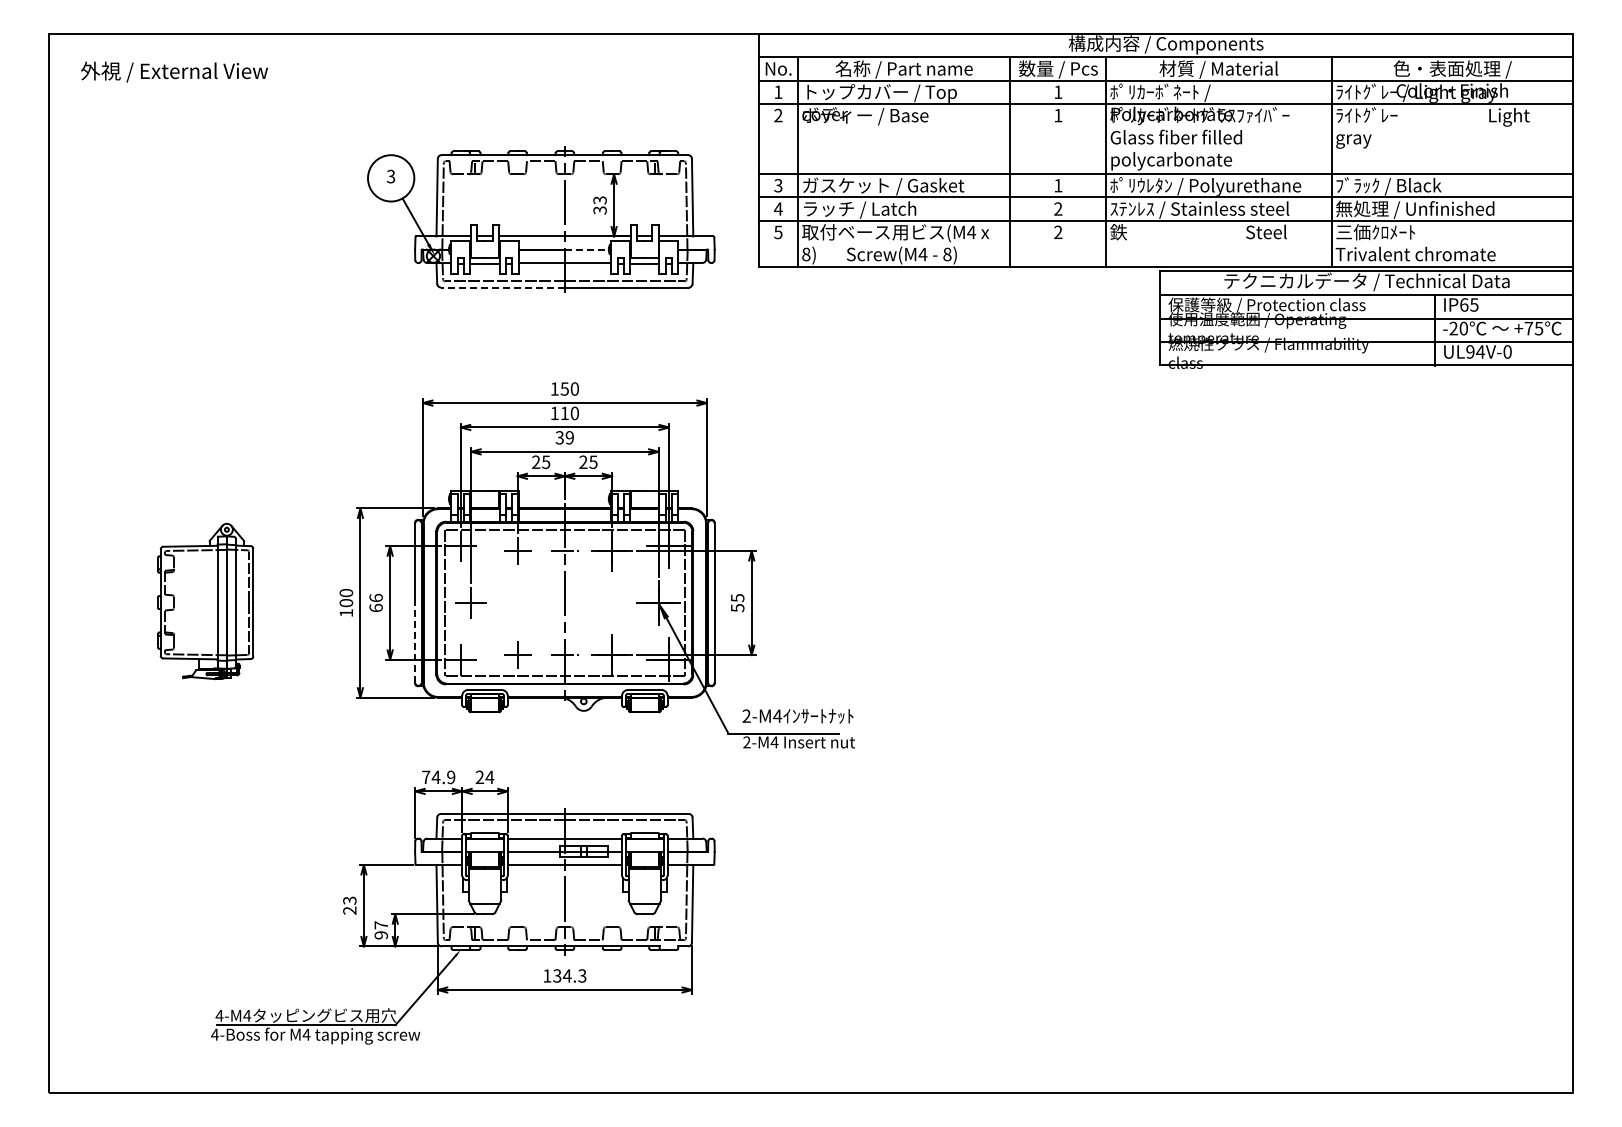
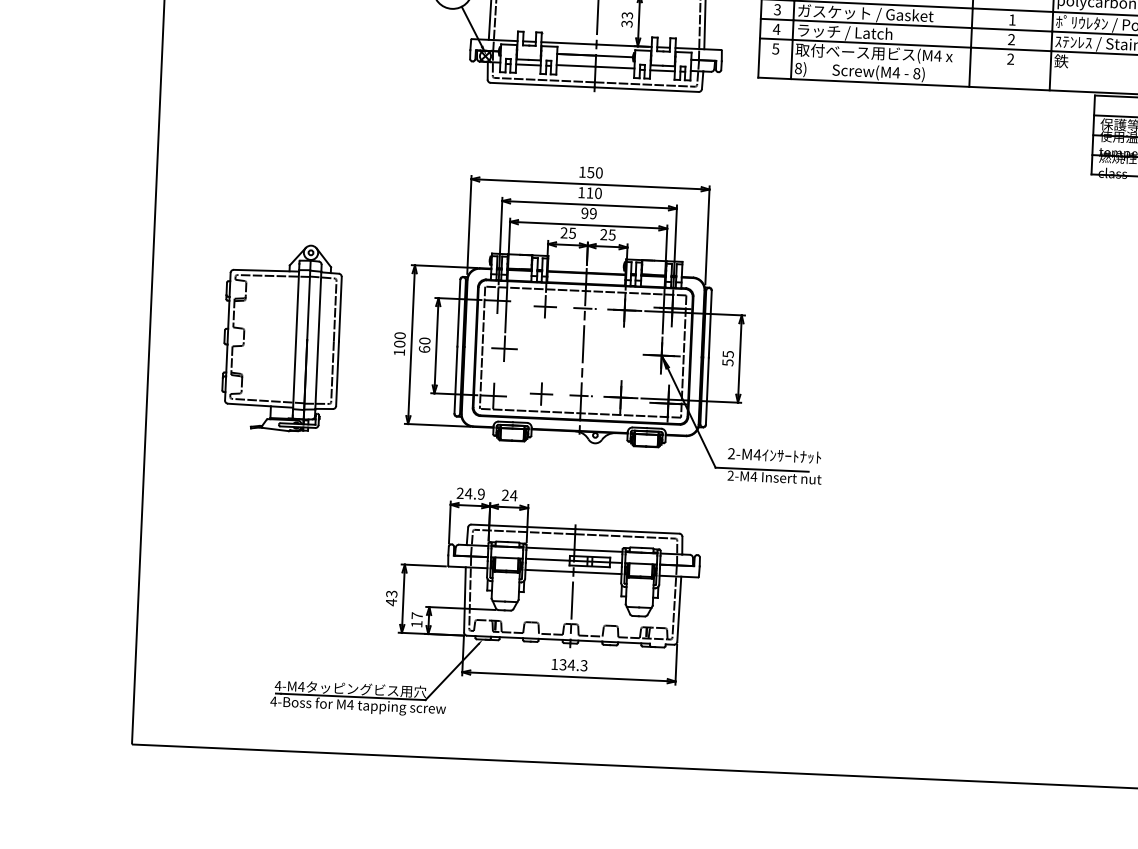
line: (586, 249) -> (614, 56), dashed -> solid
line: (502, 287) -> (542, 85), dashed -> solid
text: (559, 437) -> (584, 213), 39 -> 99
text: (375, 597) -> (424, 340), 66 -> 60
part: (205, 601) -> (281, 337), size x1.43
line: (415, 642) -> (456, 379), dashed -> solid
text: (426, 776) -> (460, 492), 74.9 -> 24.9
text: (349, 910) -> (391, 602), 23 -> 43
text: (381, 935) -> (417, 624), 97 -> 17

